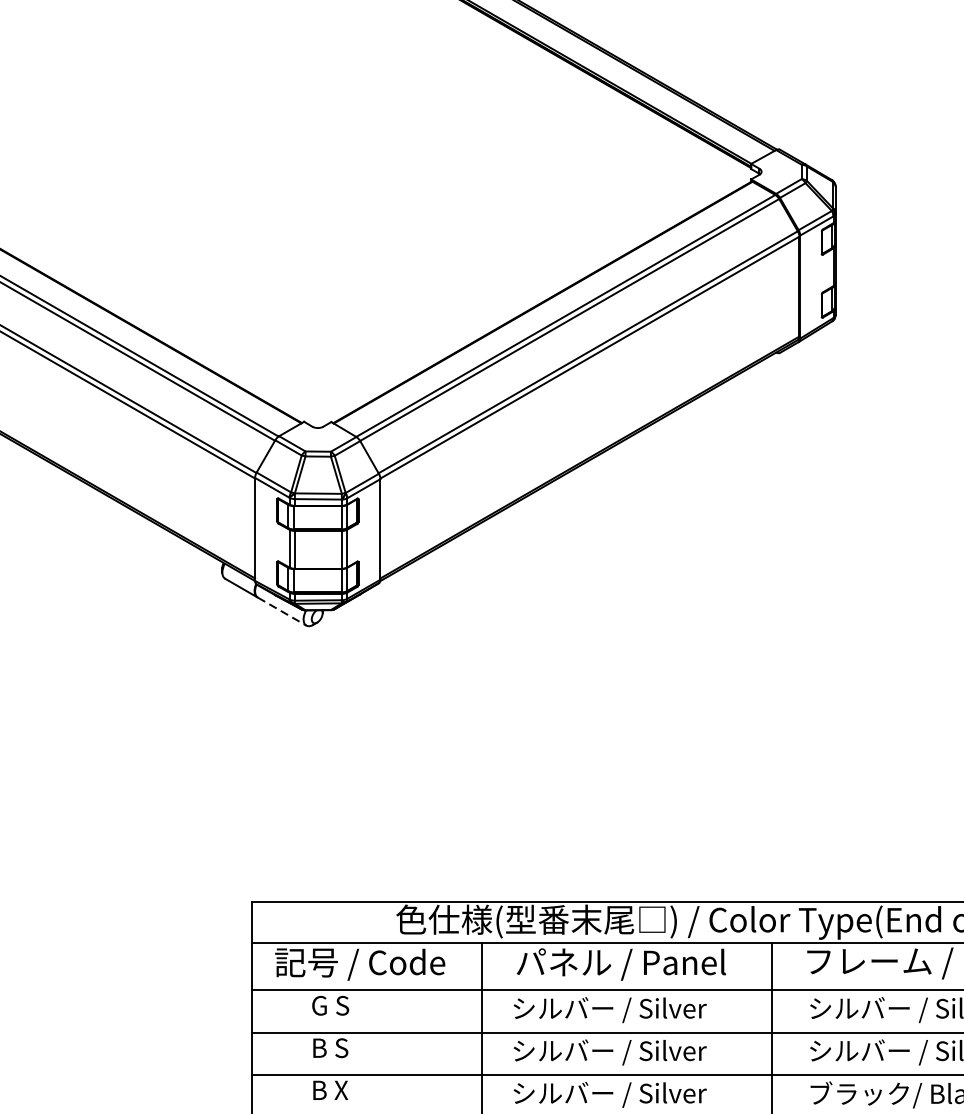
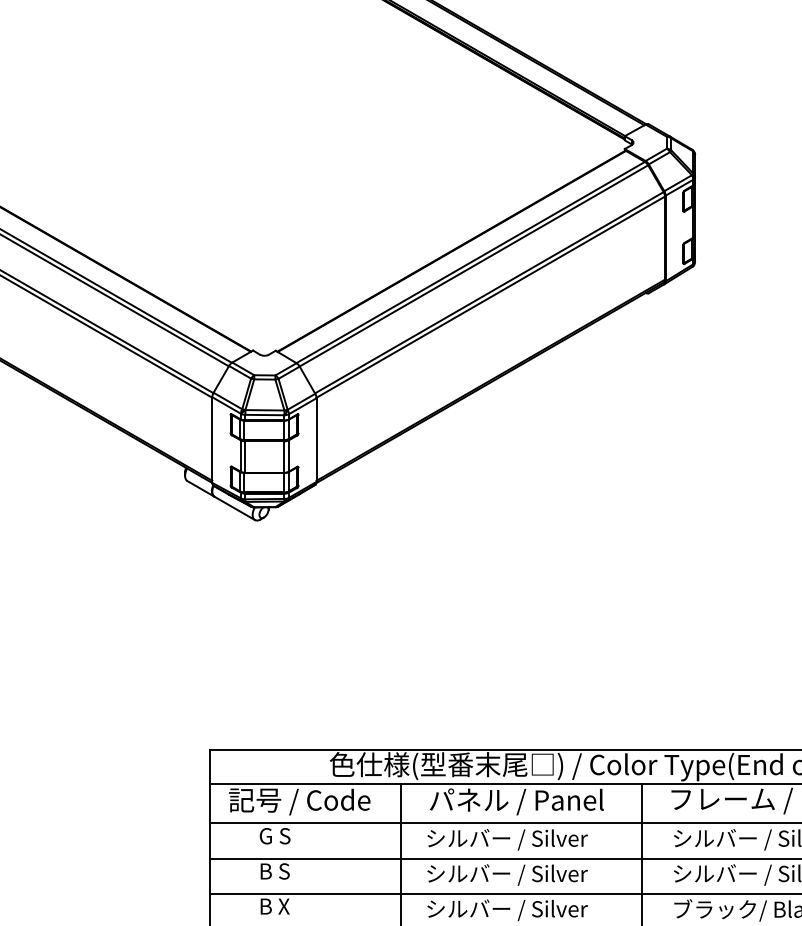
line: (282, 611) -> (235, 508), dashed -> solid

